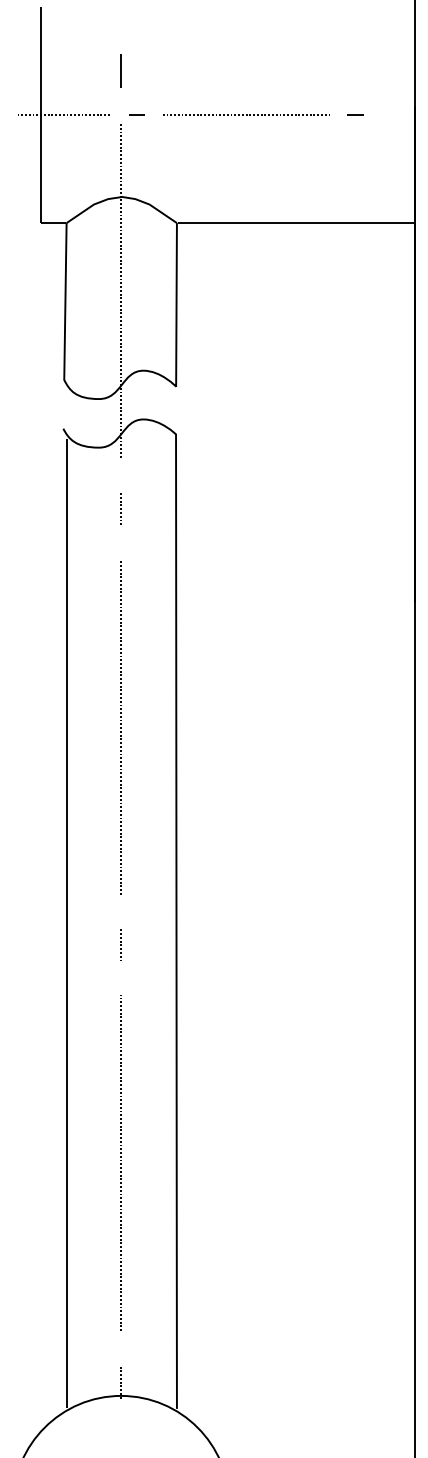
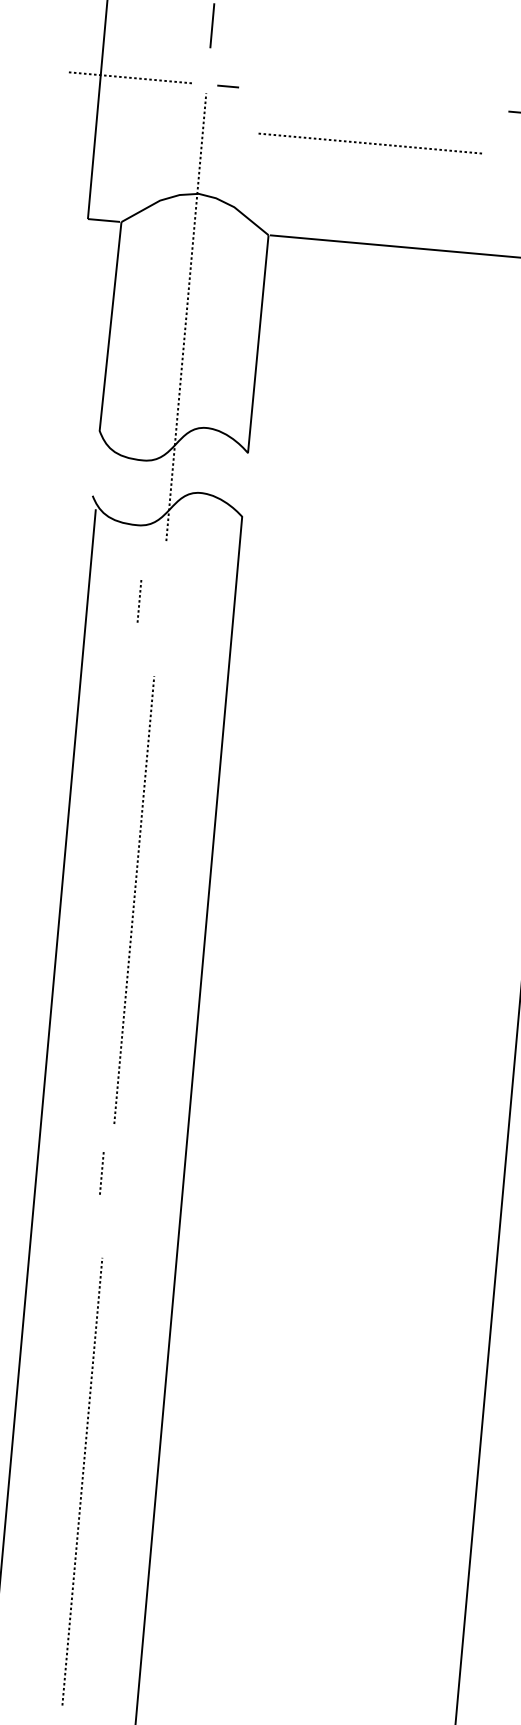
line: (246, 114) -> (370, 142), moved
line: (120, 508) -> (138, 600), moved
line: (120, 944) -> (101, 1172), moved

